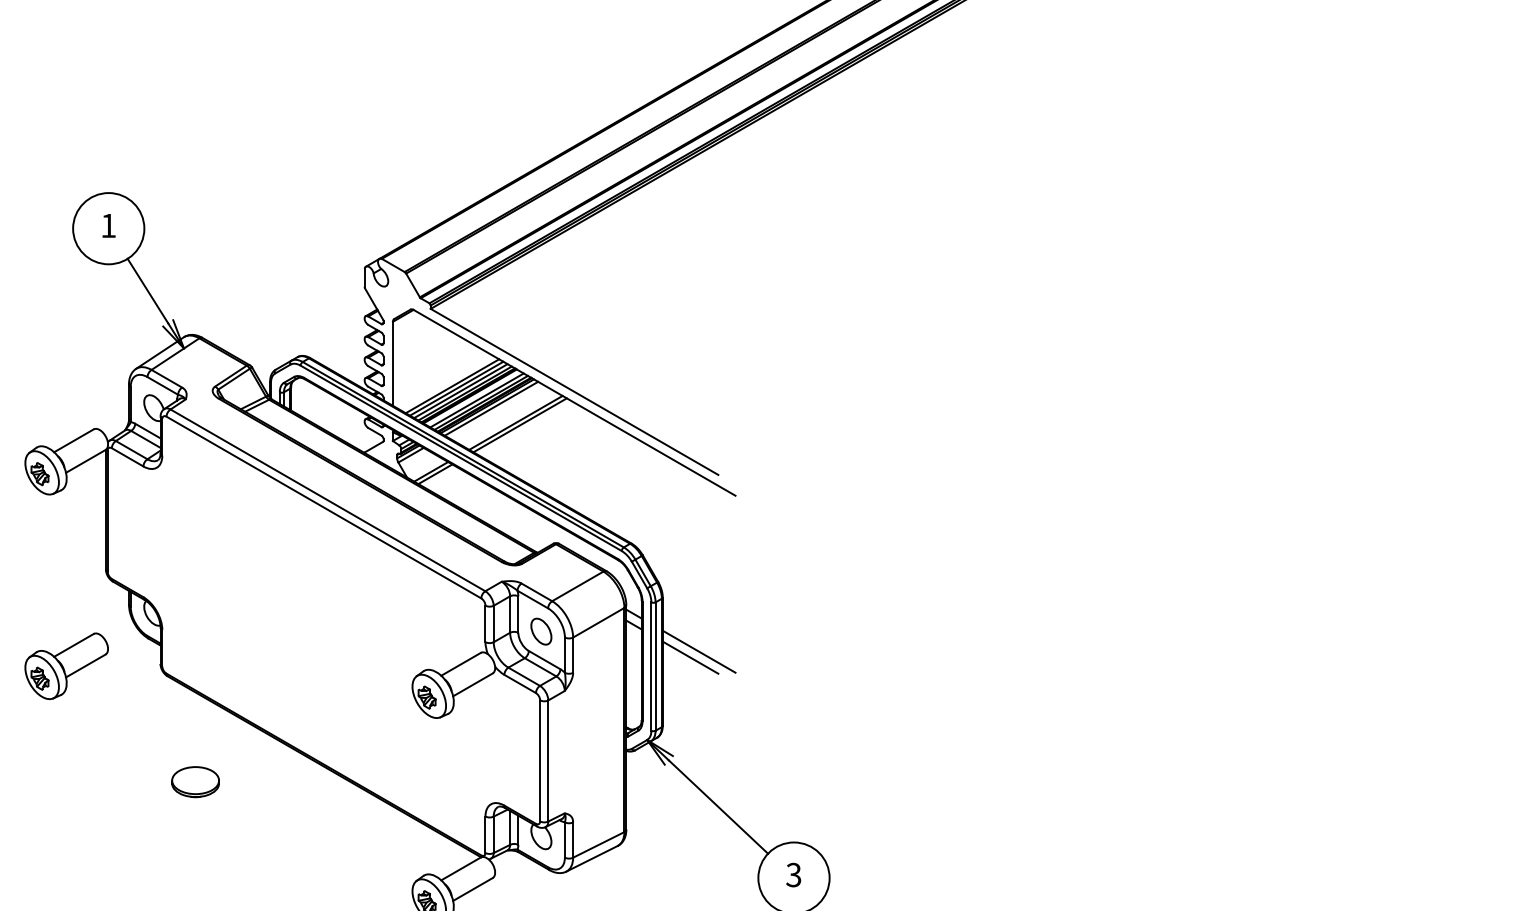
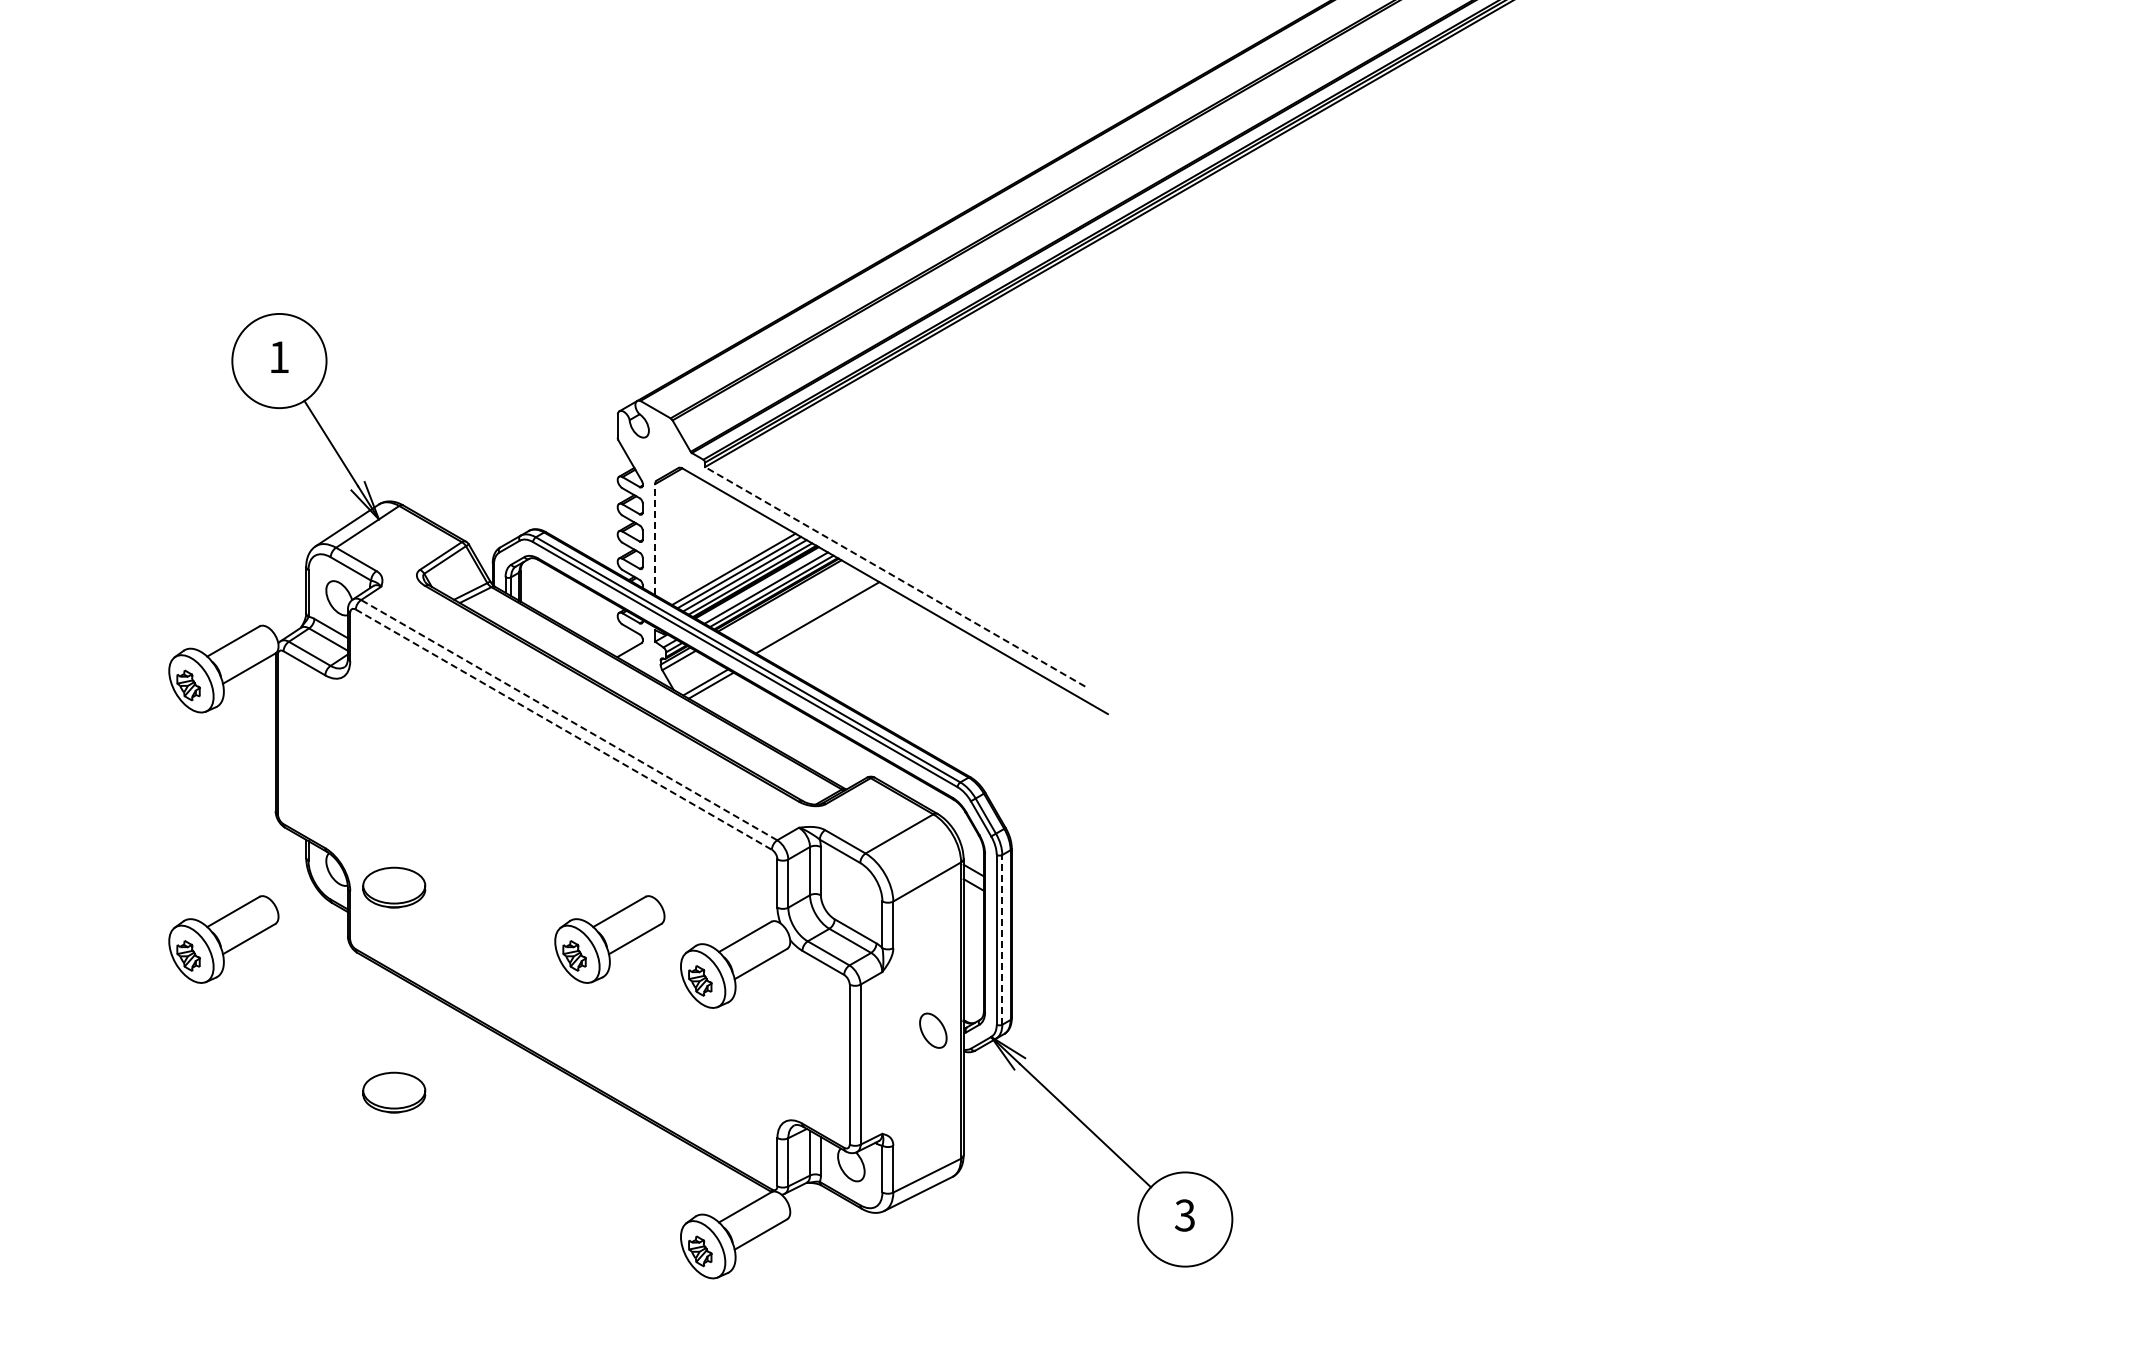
line: (393, 363) -> (655, 539), solid -> dashed
line: (574, 391) -> (894, 576), solid -> dashed
line: (491, 408) -> (785, 598), removed
line: (520, 424) -> (823, 620), removed
line: (327, 499) -> (568, 719), solid -> dashed
line: (324, 507) -> (564, 729), solid -> dashed
part: (195, 626) -> (394, 887), added
part: (541, 631) -> (933, 1030), moved
line: (698, 651) -> (1059, 920), removed
line: (690, 657) -> (1048, 927), removed
part: (358, 666) -> (609, 939), added
line: (655, 666) -> (1002, 939), solid -> dashed

